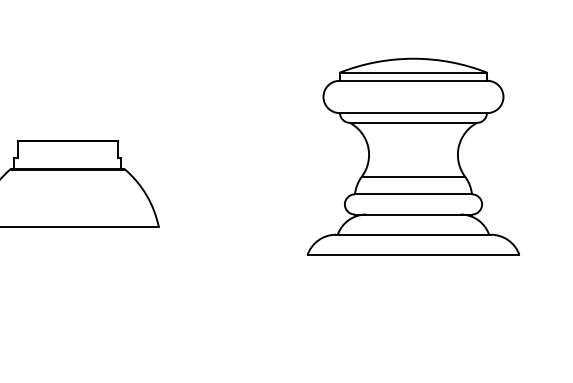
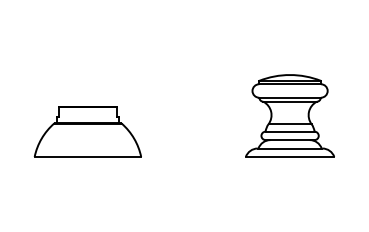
part: (412, 155) -> (289, 115), size x0.71

